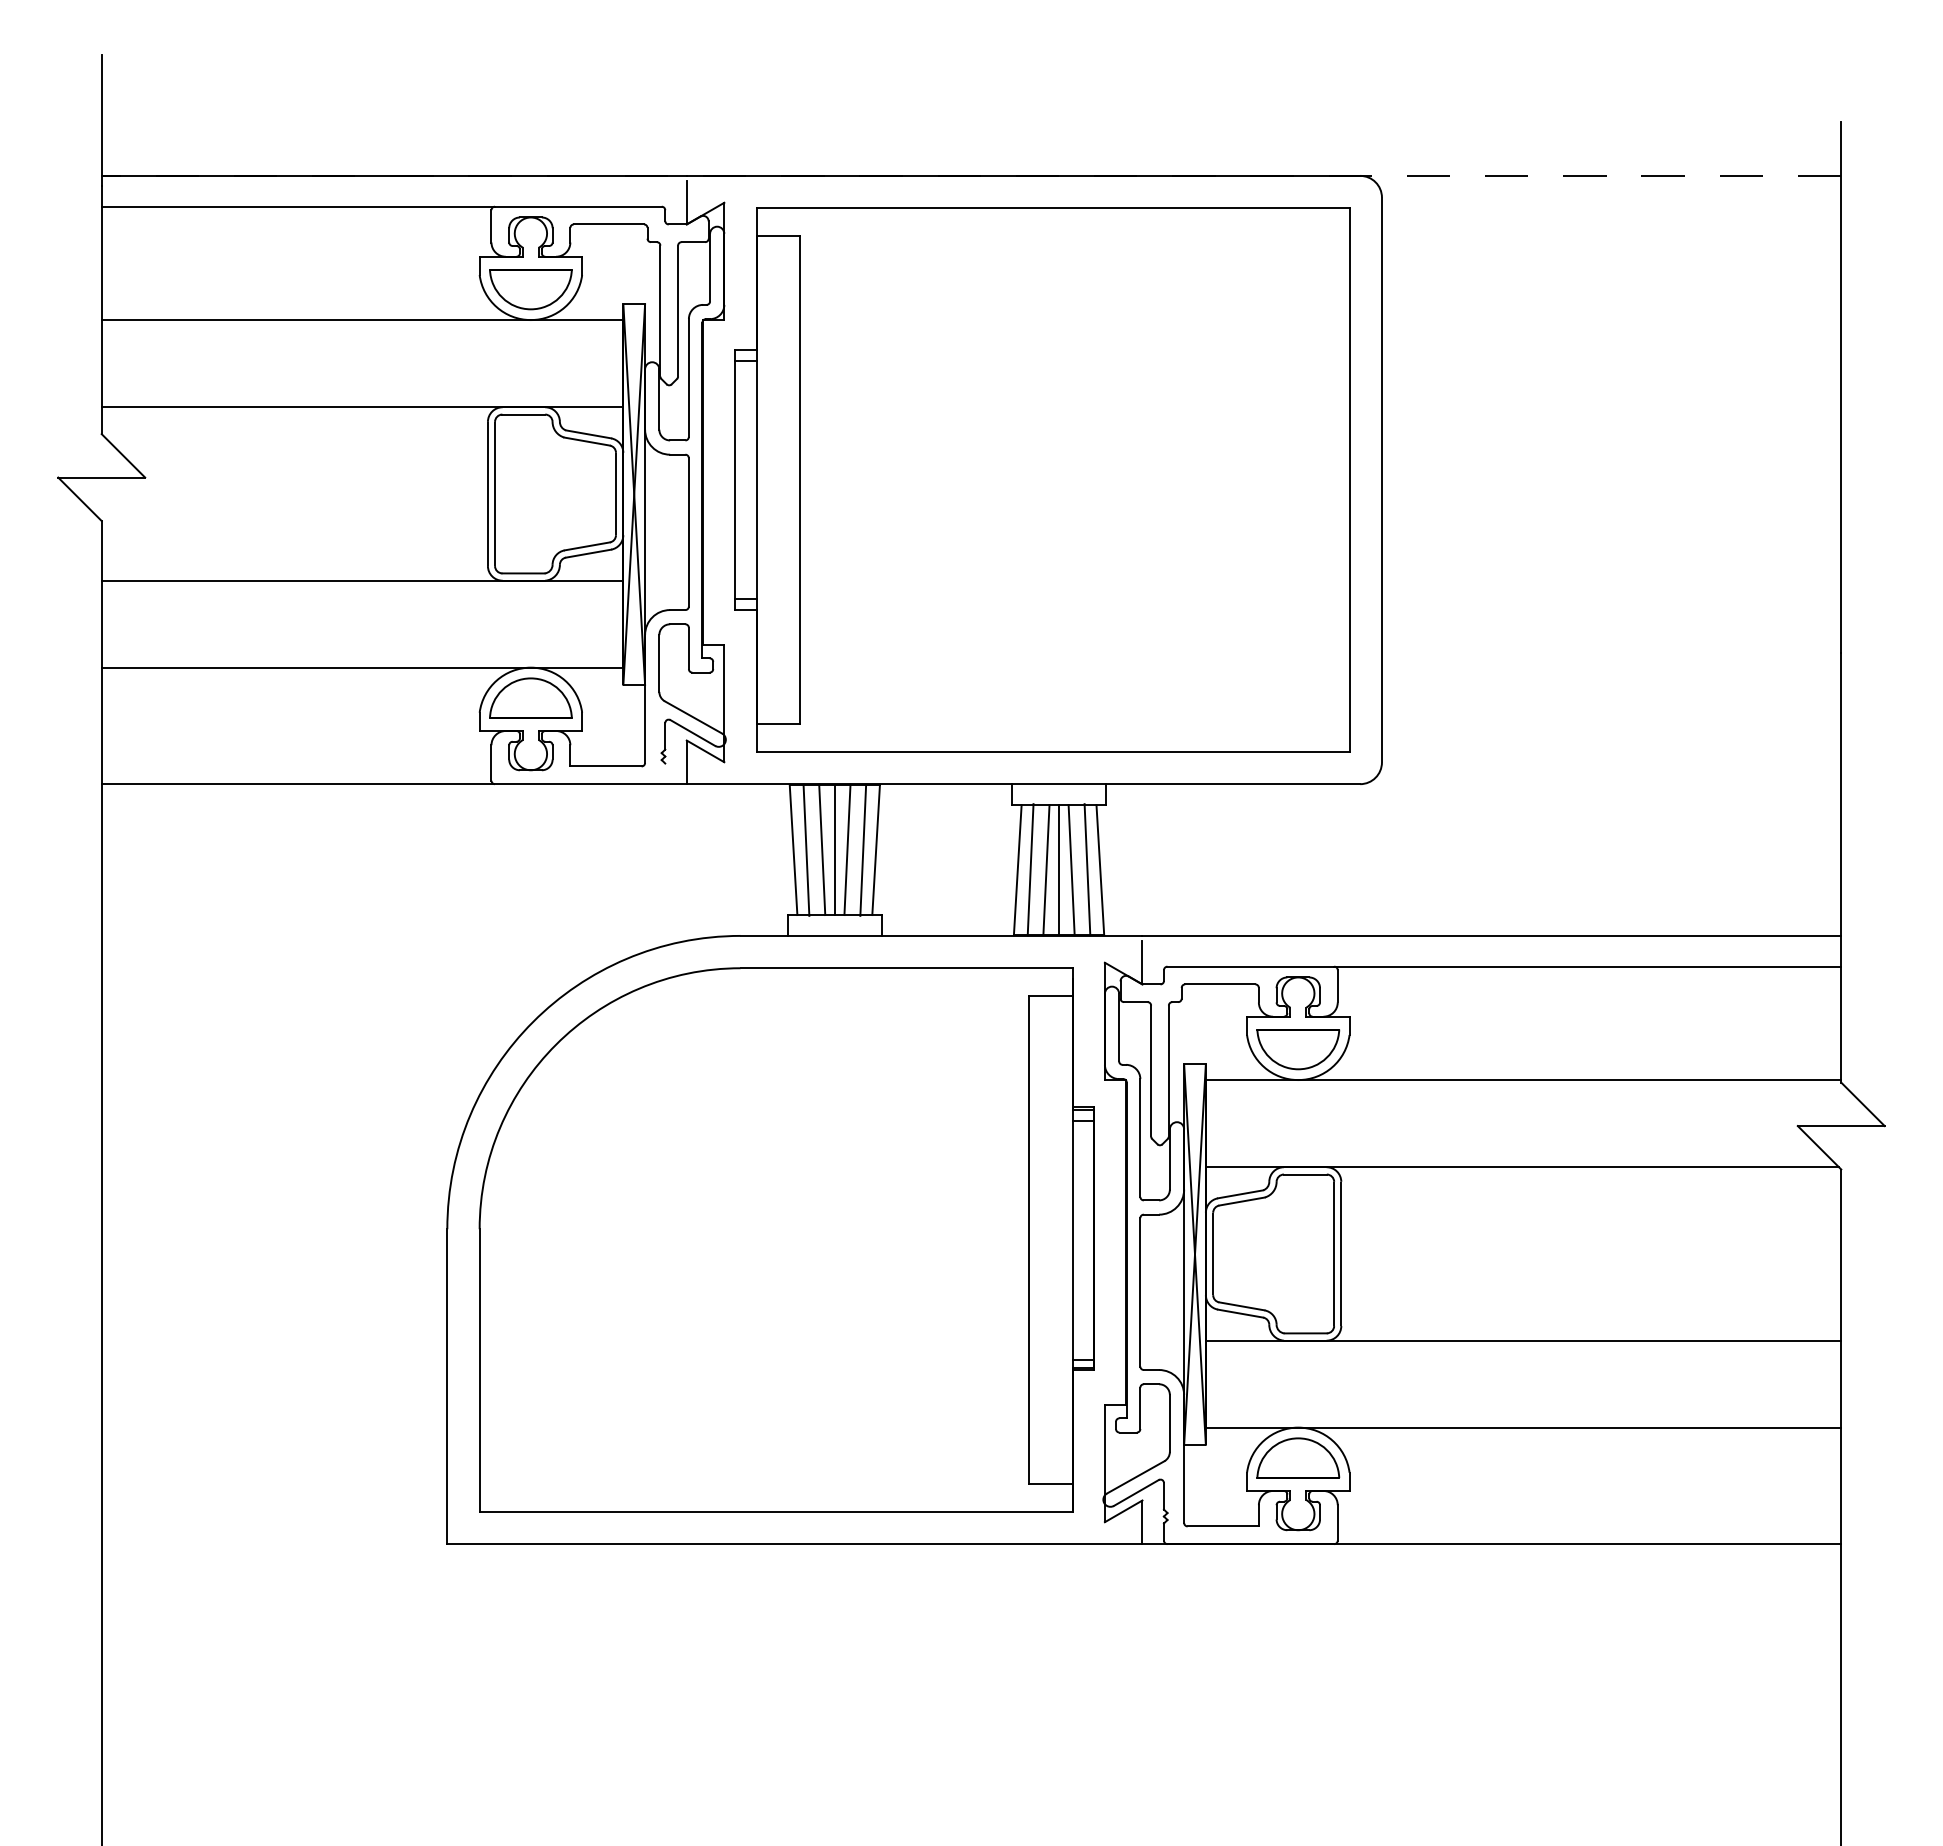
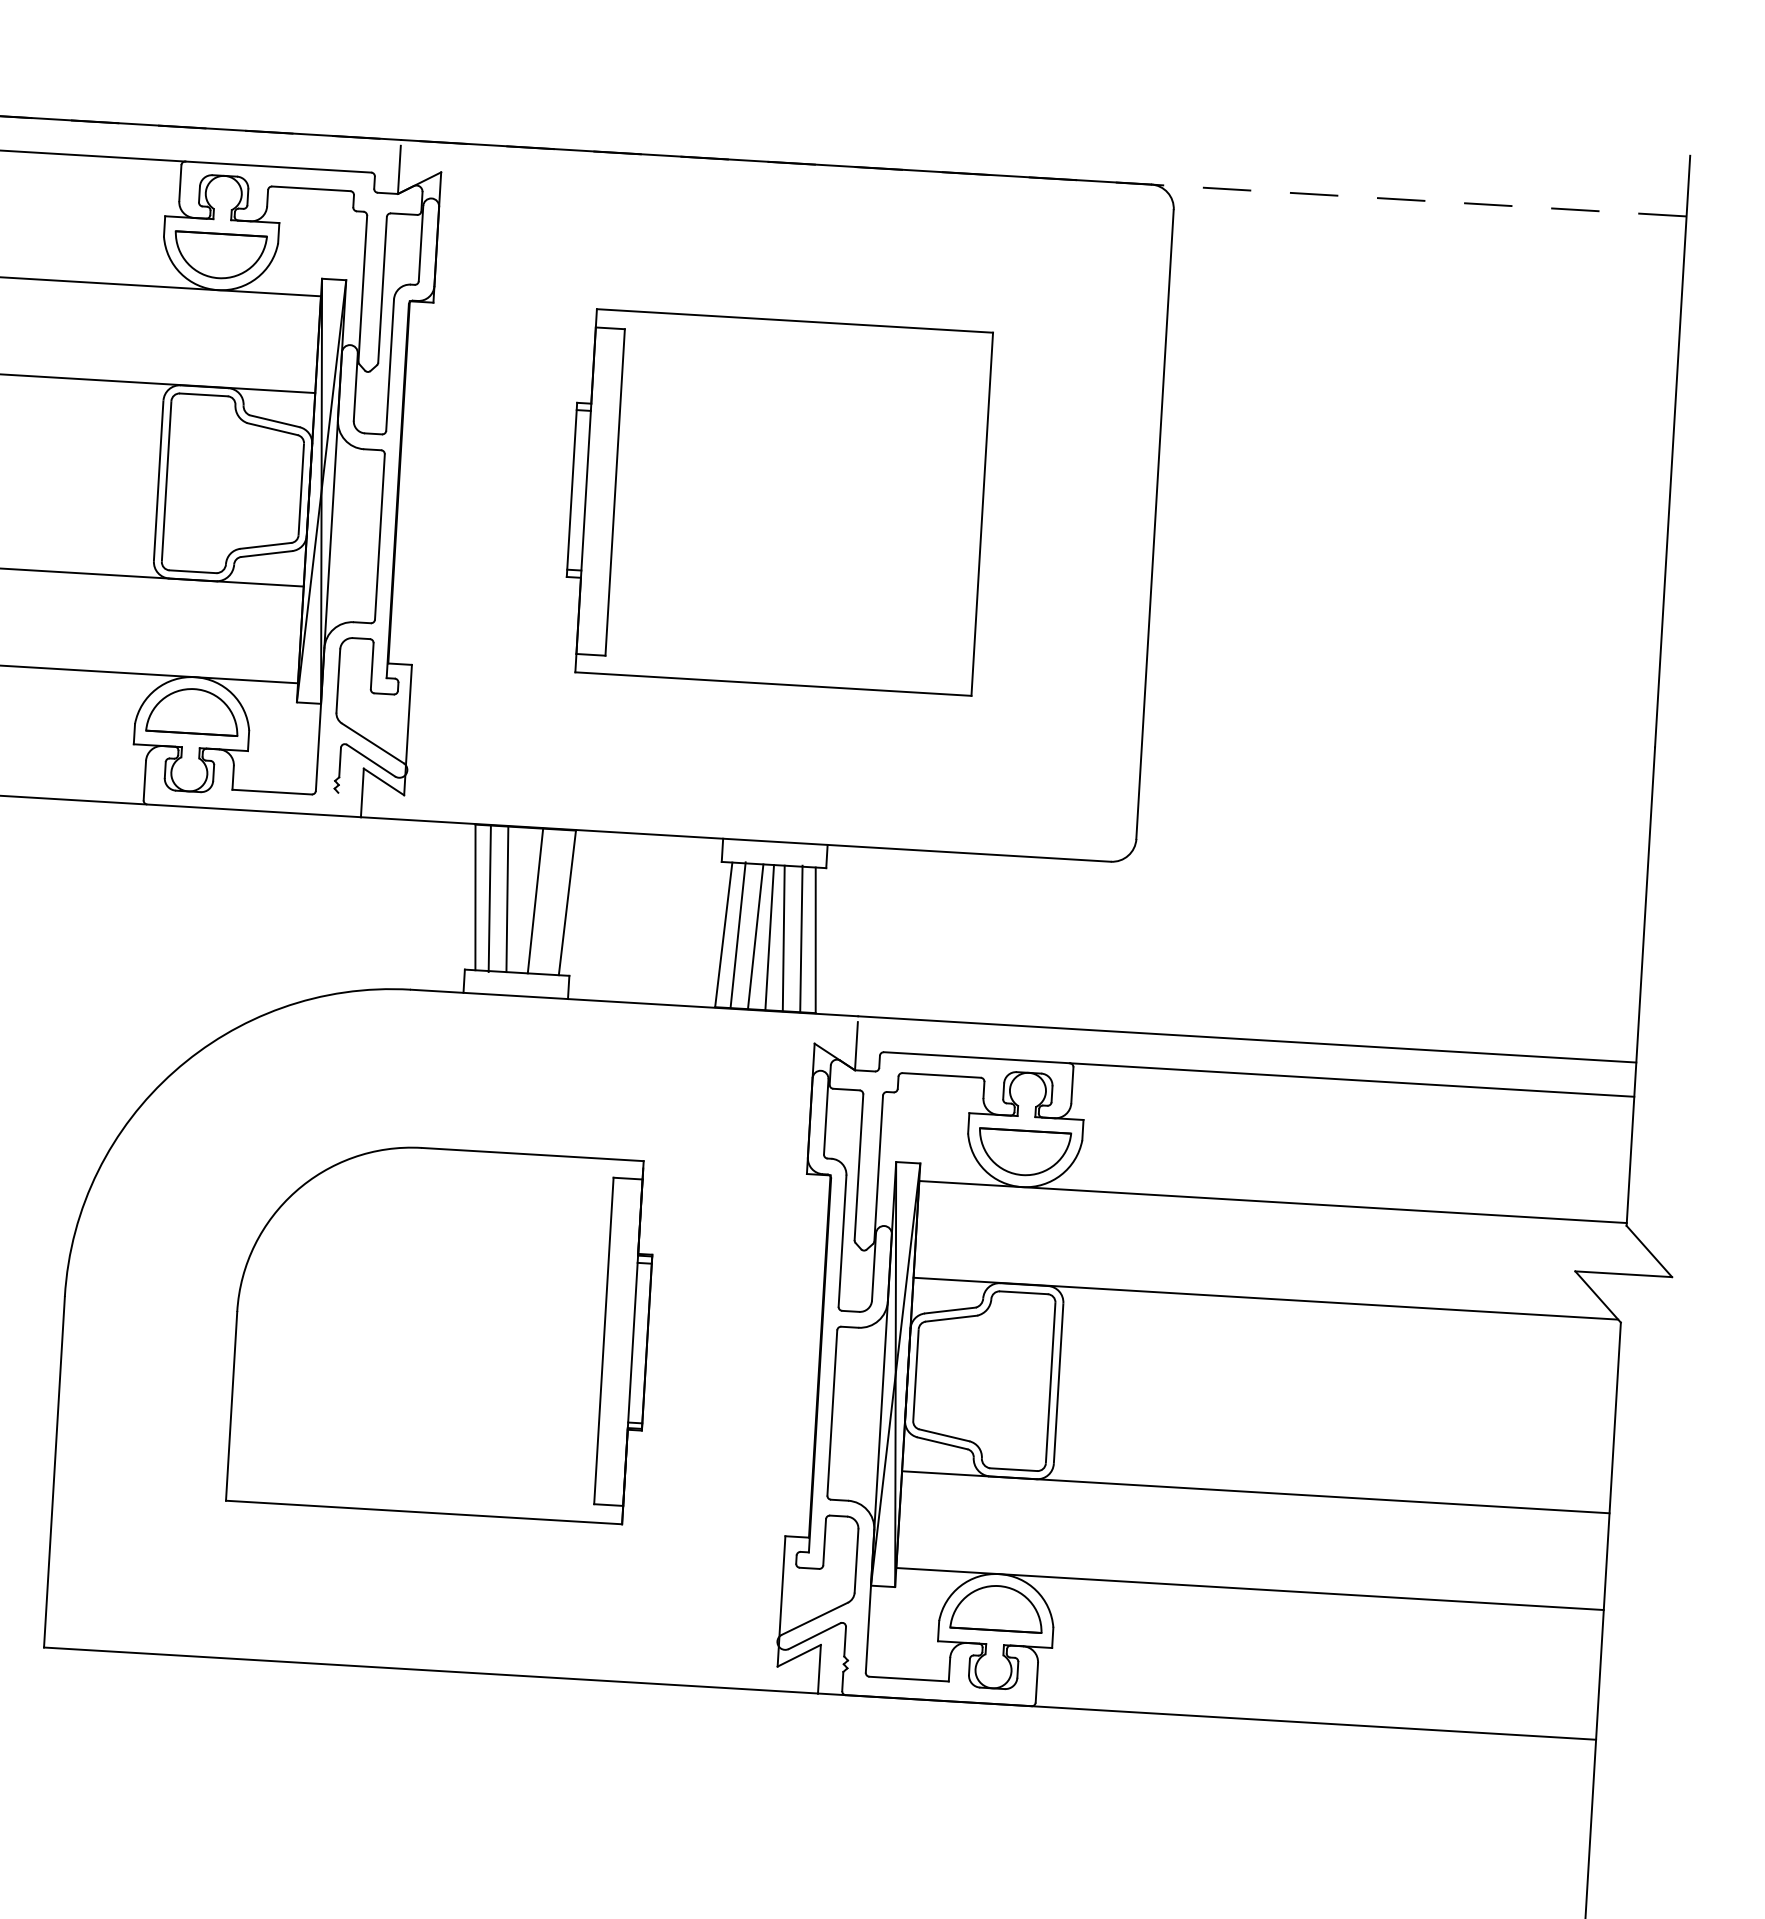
part: (1042, 479) -> (777, 501), size x0.6
line: (834, 849) -> (521, 899), removed
line: (863, 849) -> (553, 901), removed
part: (786, 1239) -> (441, 1330), size x0.6

